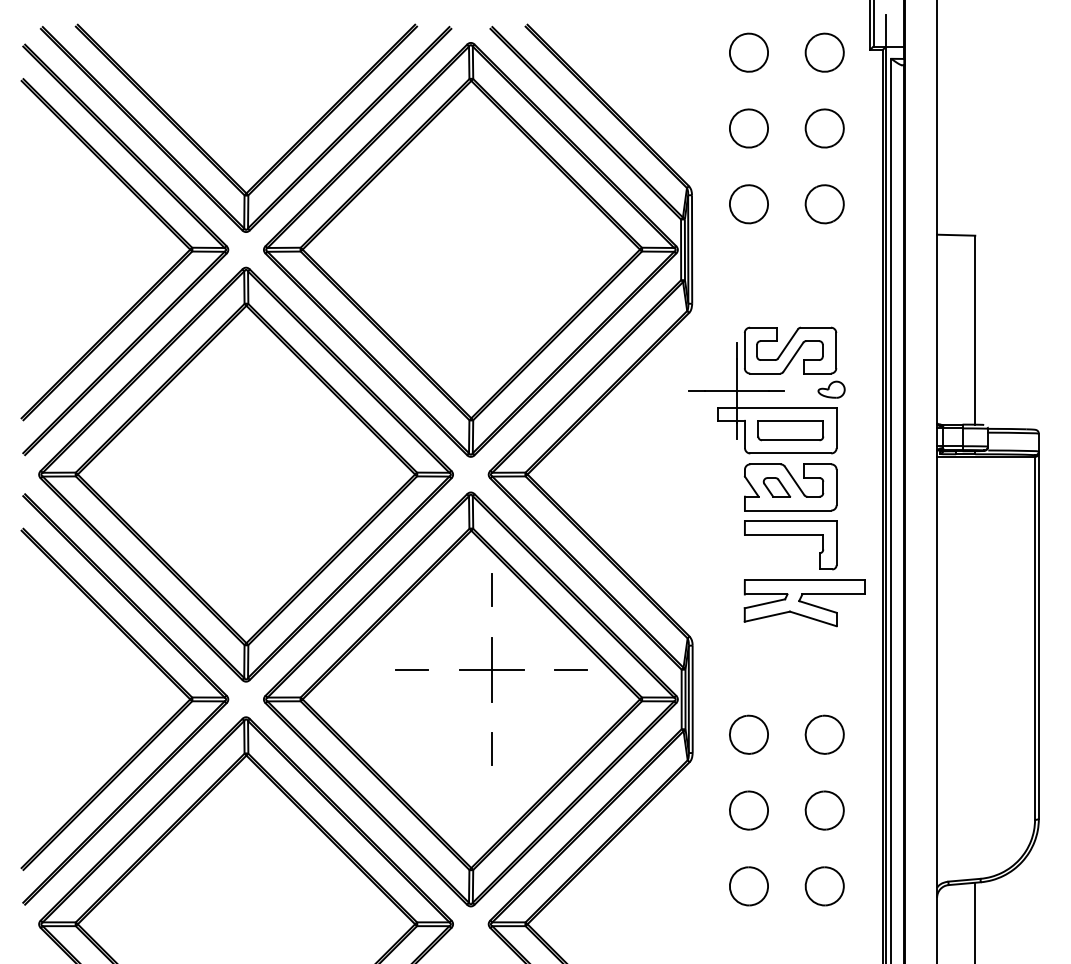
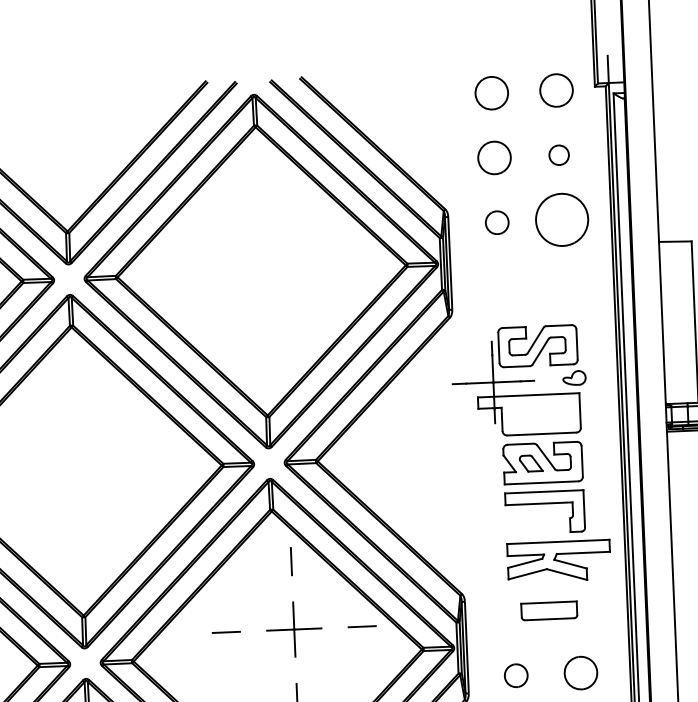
part: (824, 128) -> (559, 155), size x0.6
part: (748, 204) -> (496, 222), size x0.7
part: (824, 204) -> (561, 220), size x1.6
part: (790, 430) -> (549, 610), moved
part: (748, 734) -> (515, 675), size x0.7

